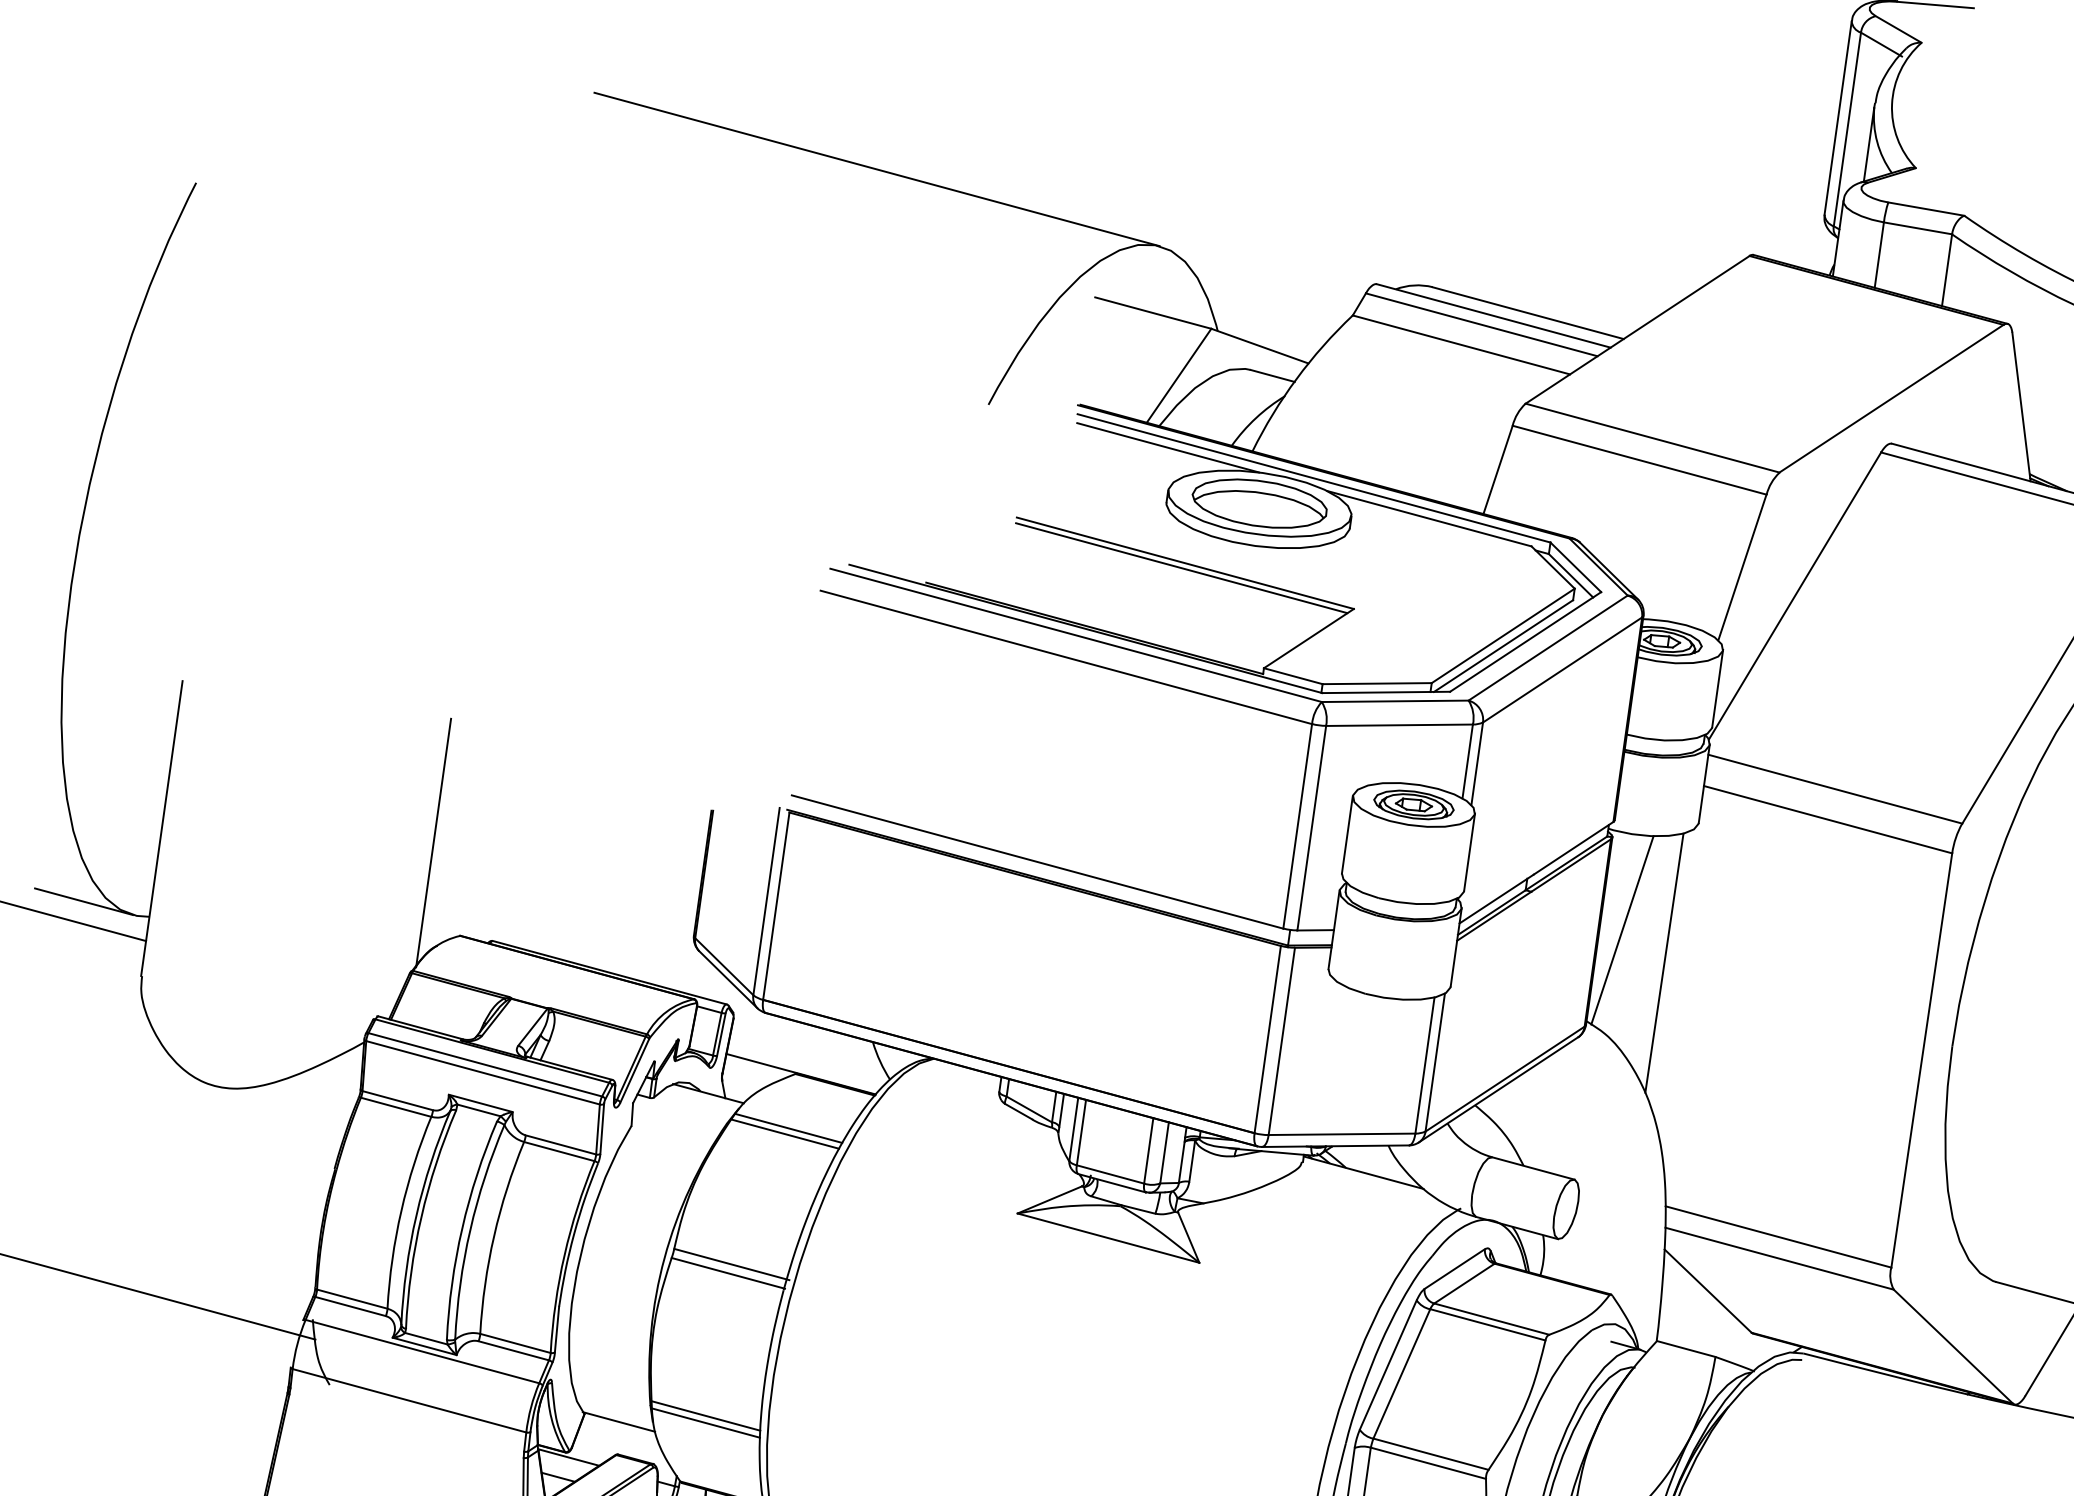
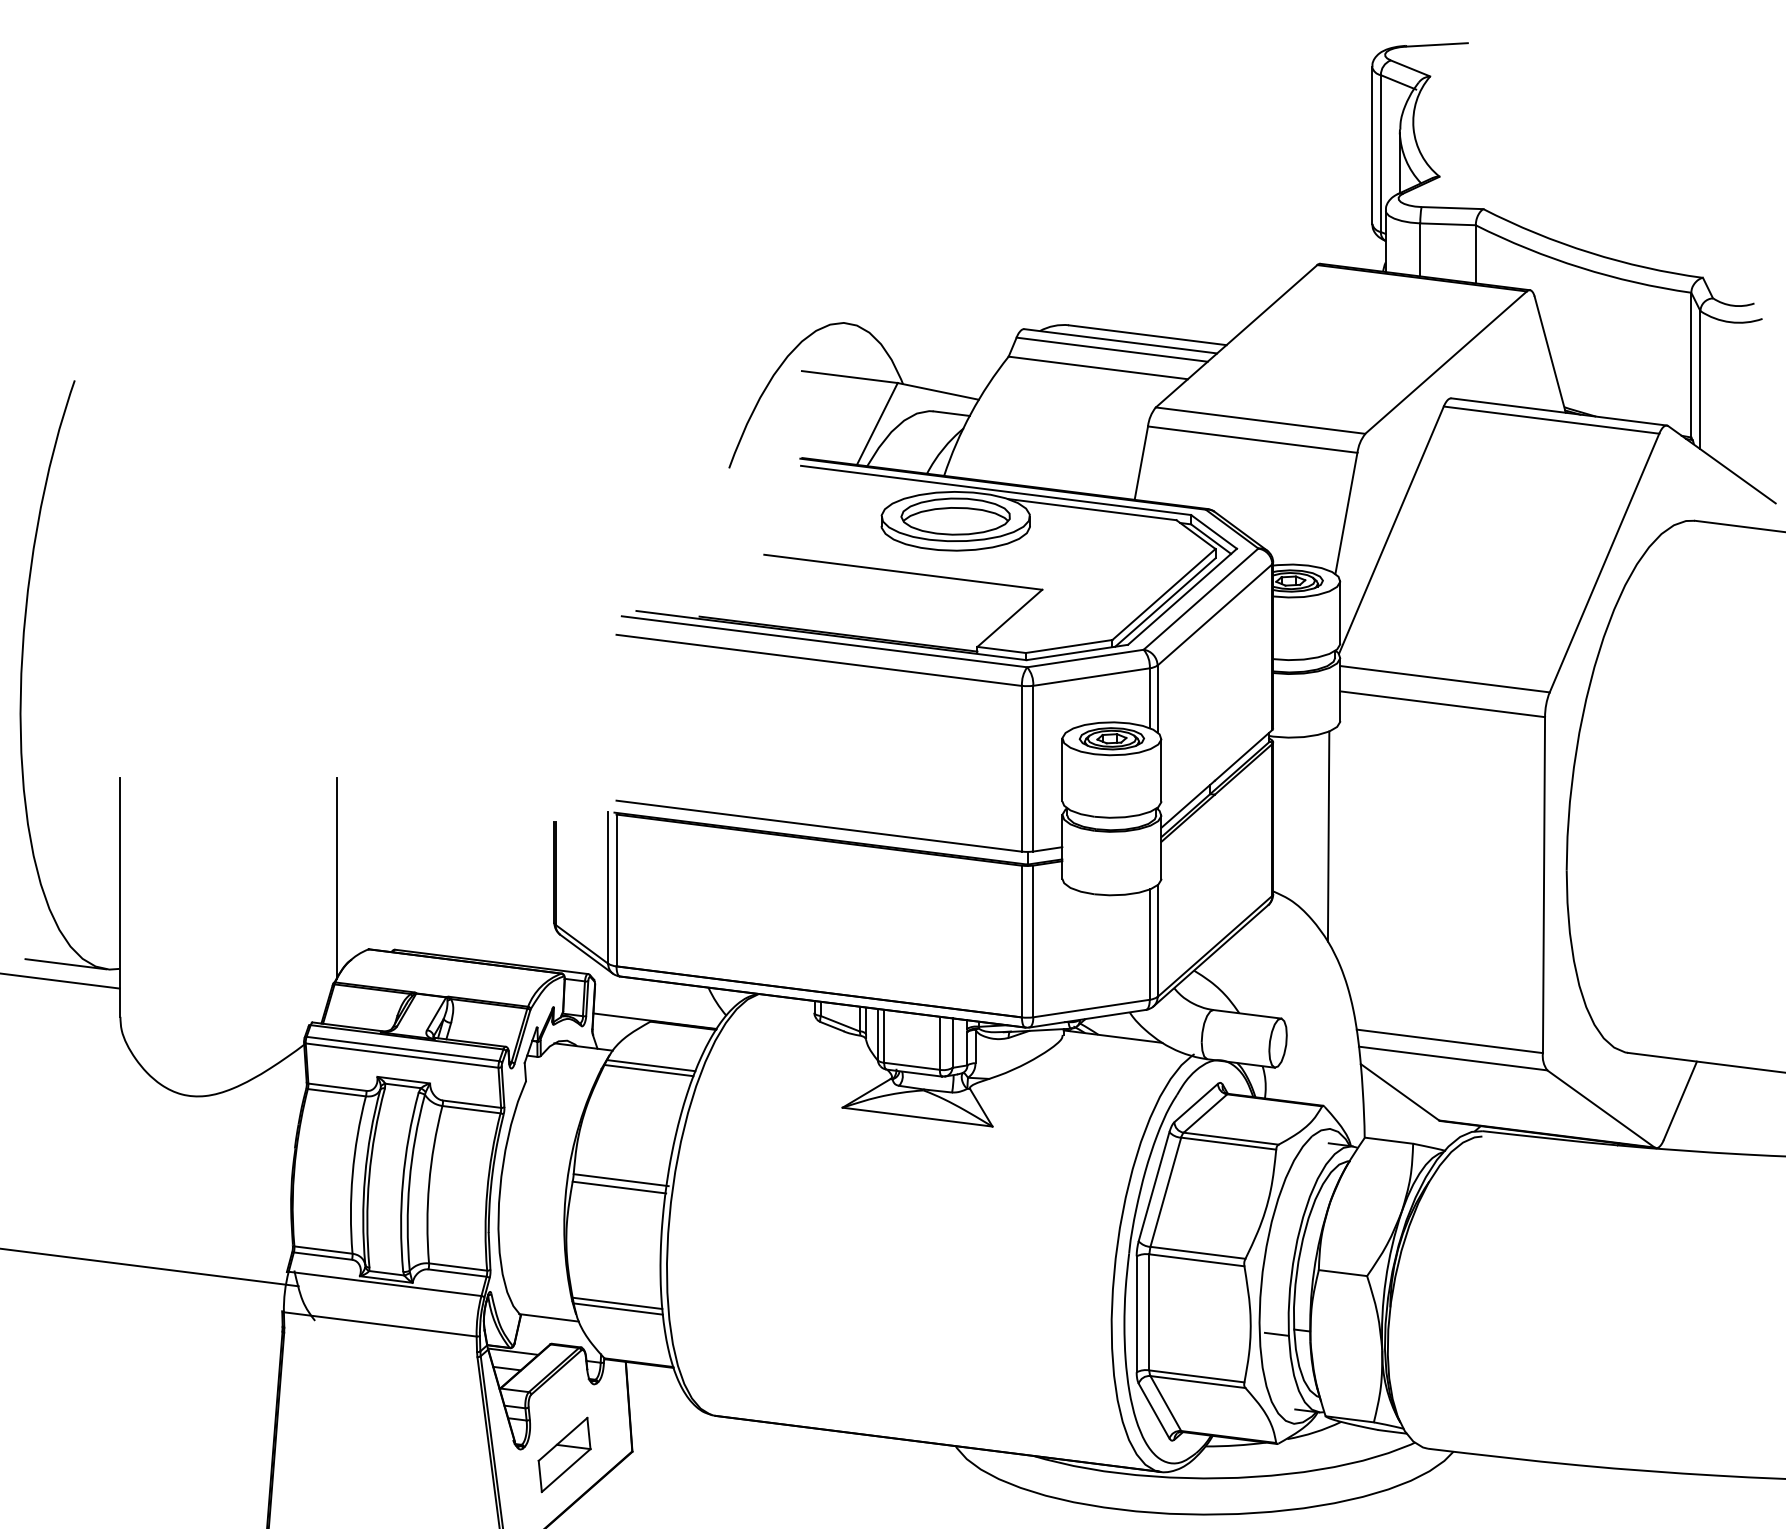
line: (877, 169) -> (614, 293), removed
line: (1167, 447) -> (876, 482), removed
line: (1181, 567) -> (900, 576), removed
line: (1622, 929) -> (1291, 814), removed

